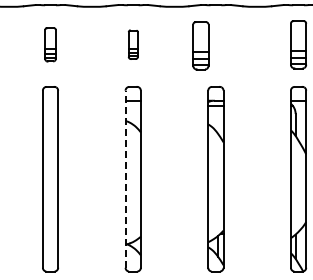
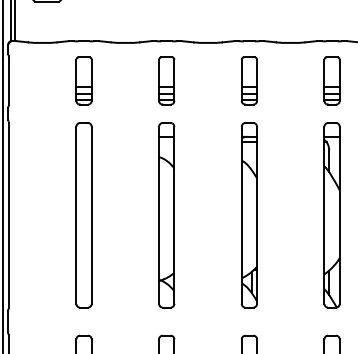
part: (49, 44) -> (83, 80), size x1.43
part: (132, 44) -> (166, 80), size x1.67
part: (200, 45) -> (249, 80), moved
line: (125, 179) -> (159, 215), dashed -> solid

